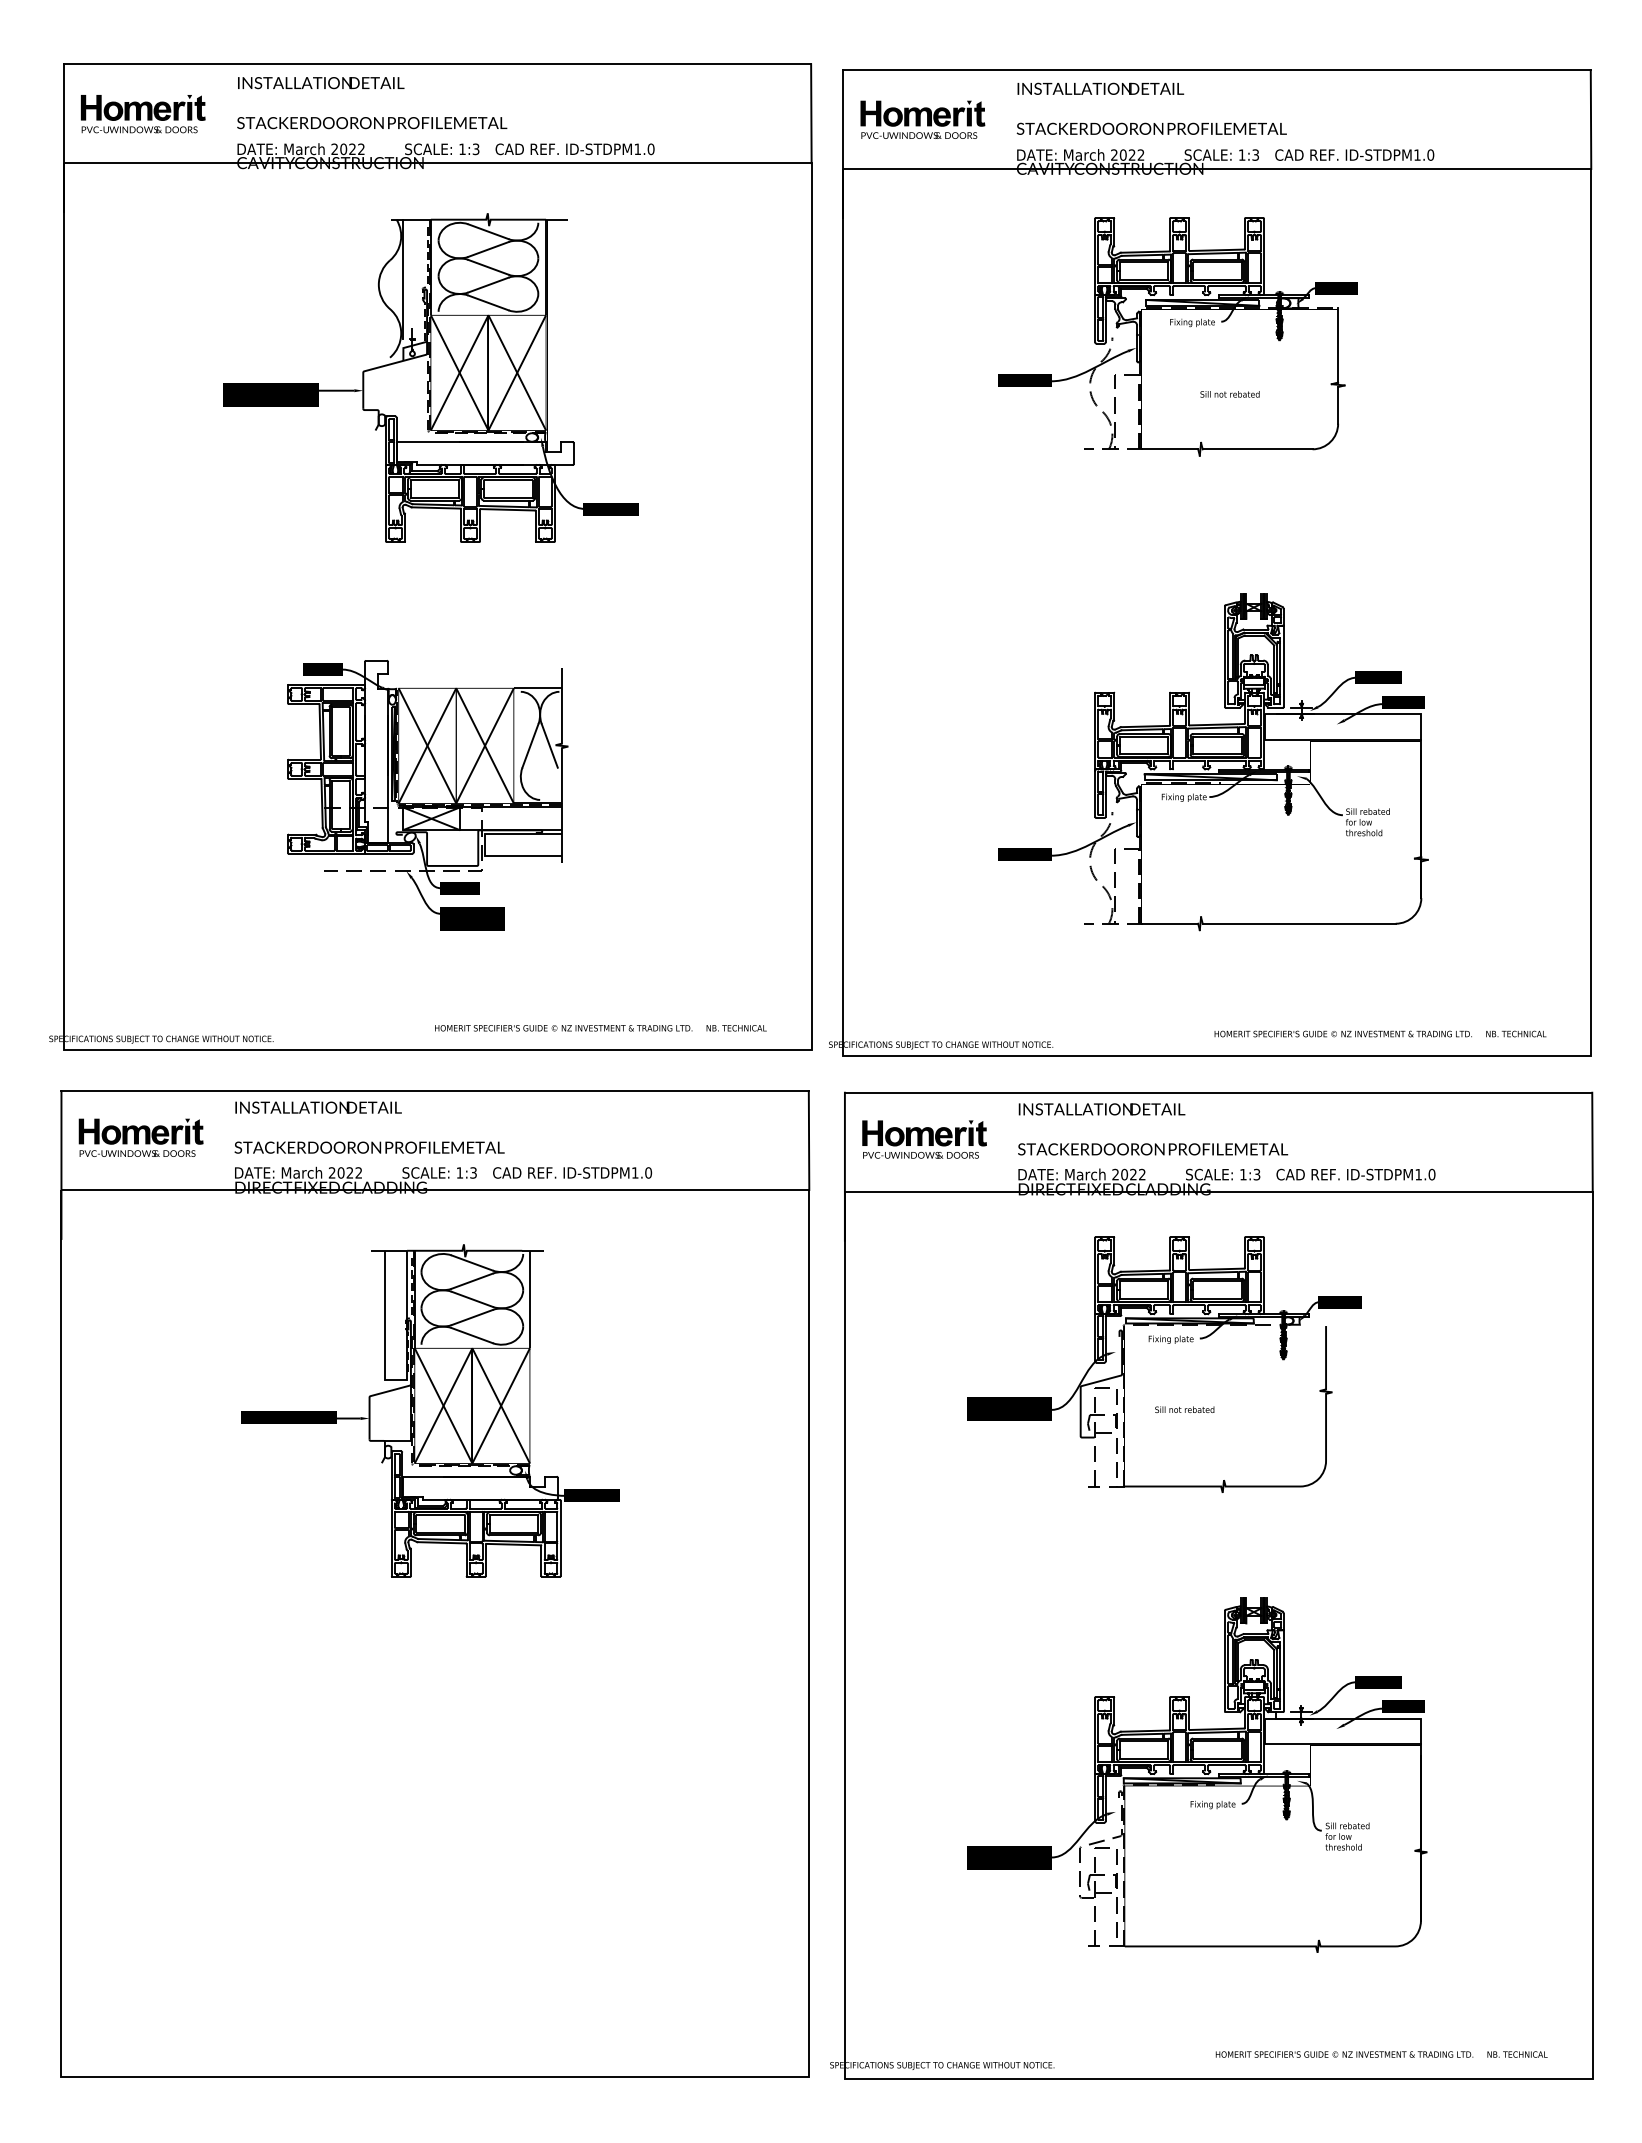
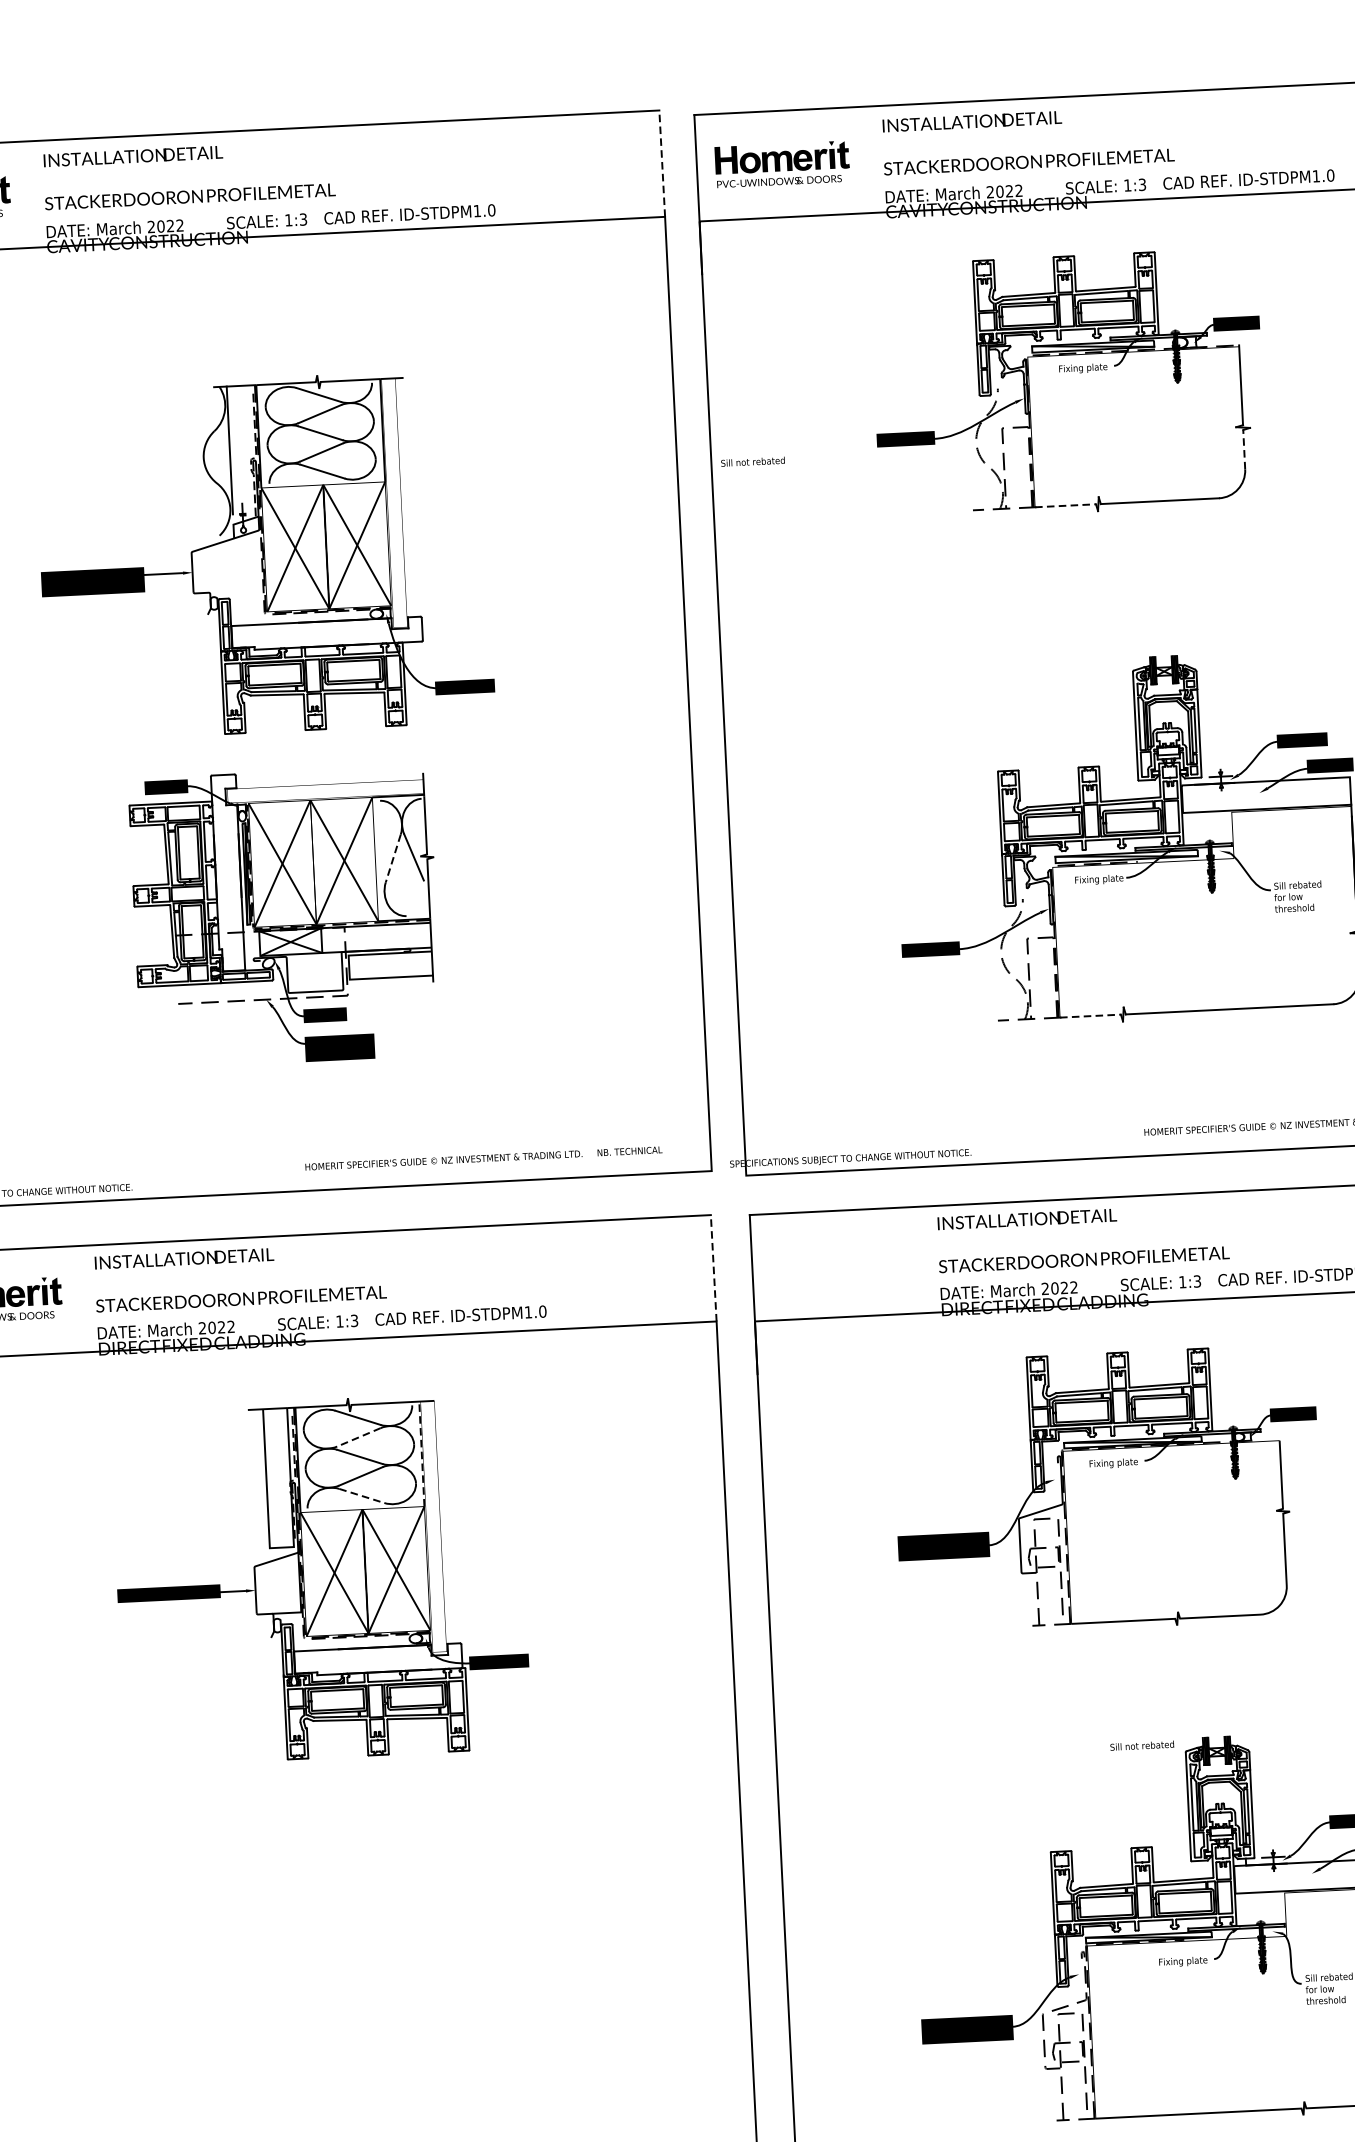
line: (811, 113) -> (662, 163), solid -> dashed
part: (430, 377) -> (264, 554), moved
text: (1229, 394) -> (752, 462), moved
line: (1338, 404) -> (1244, 448), solid -> dashed
line: (1170, 449) -> (1066, 505), solid -> dashed
line: (530, 746) -> (393, 859), solid -> dashed
line: (1170, 923) -> (1091, 1015), solid -> dashed
line: (809, 1139) -> (714, 1267), solid -> dashed
part: (924, 1139) -> (837, 1261), removed
line: (472, 1281) -> (359, 1437), solid -> dashed
line: (529, 1299) -> (421, 1454), solid -> dashed
line: (472, 1335) -> (361, 1495), solid -> dashed
text: (1184, 1409) -> (1141, 1745), moved

